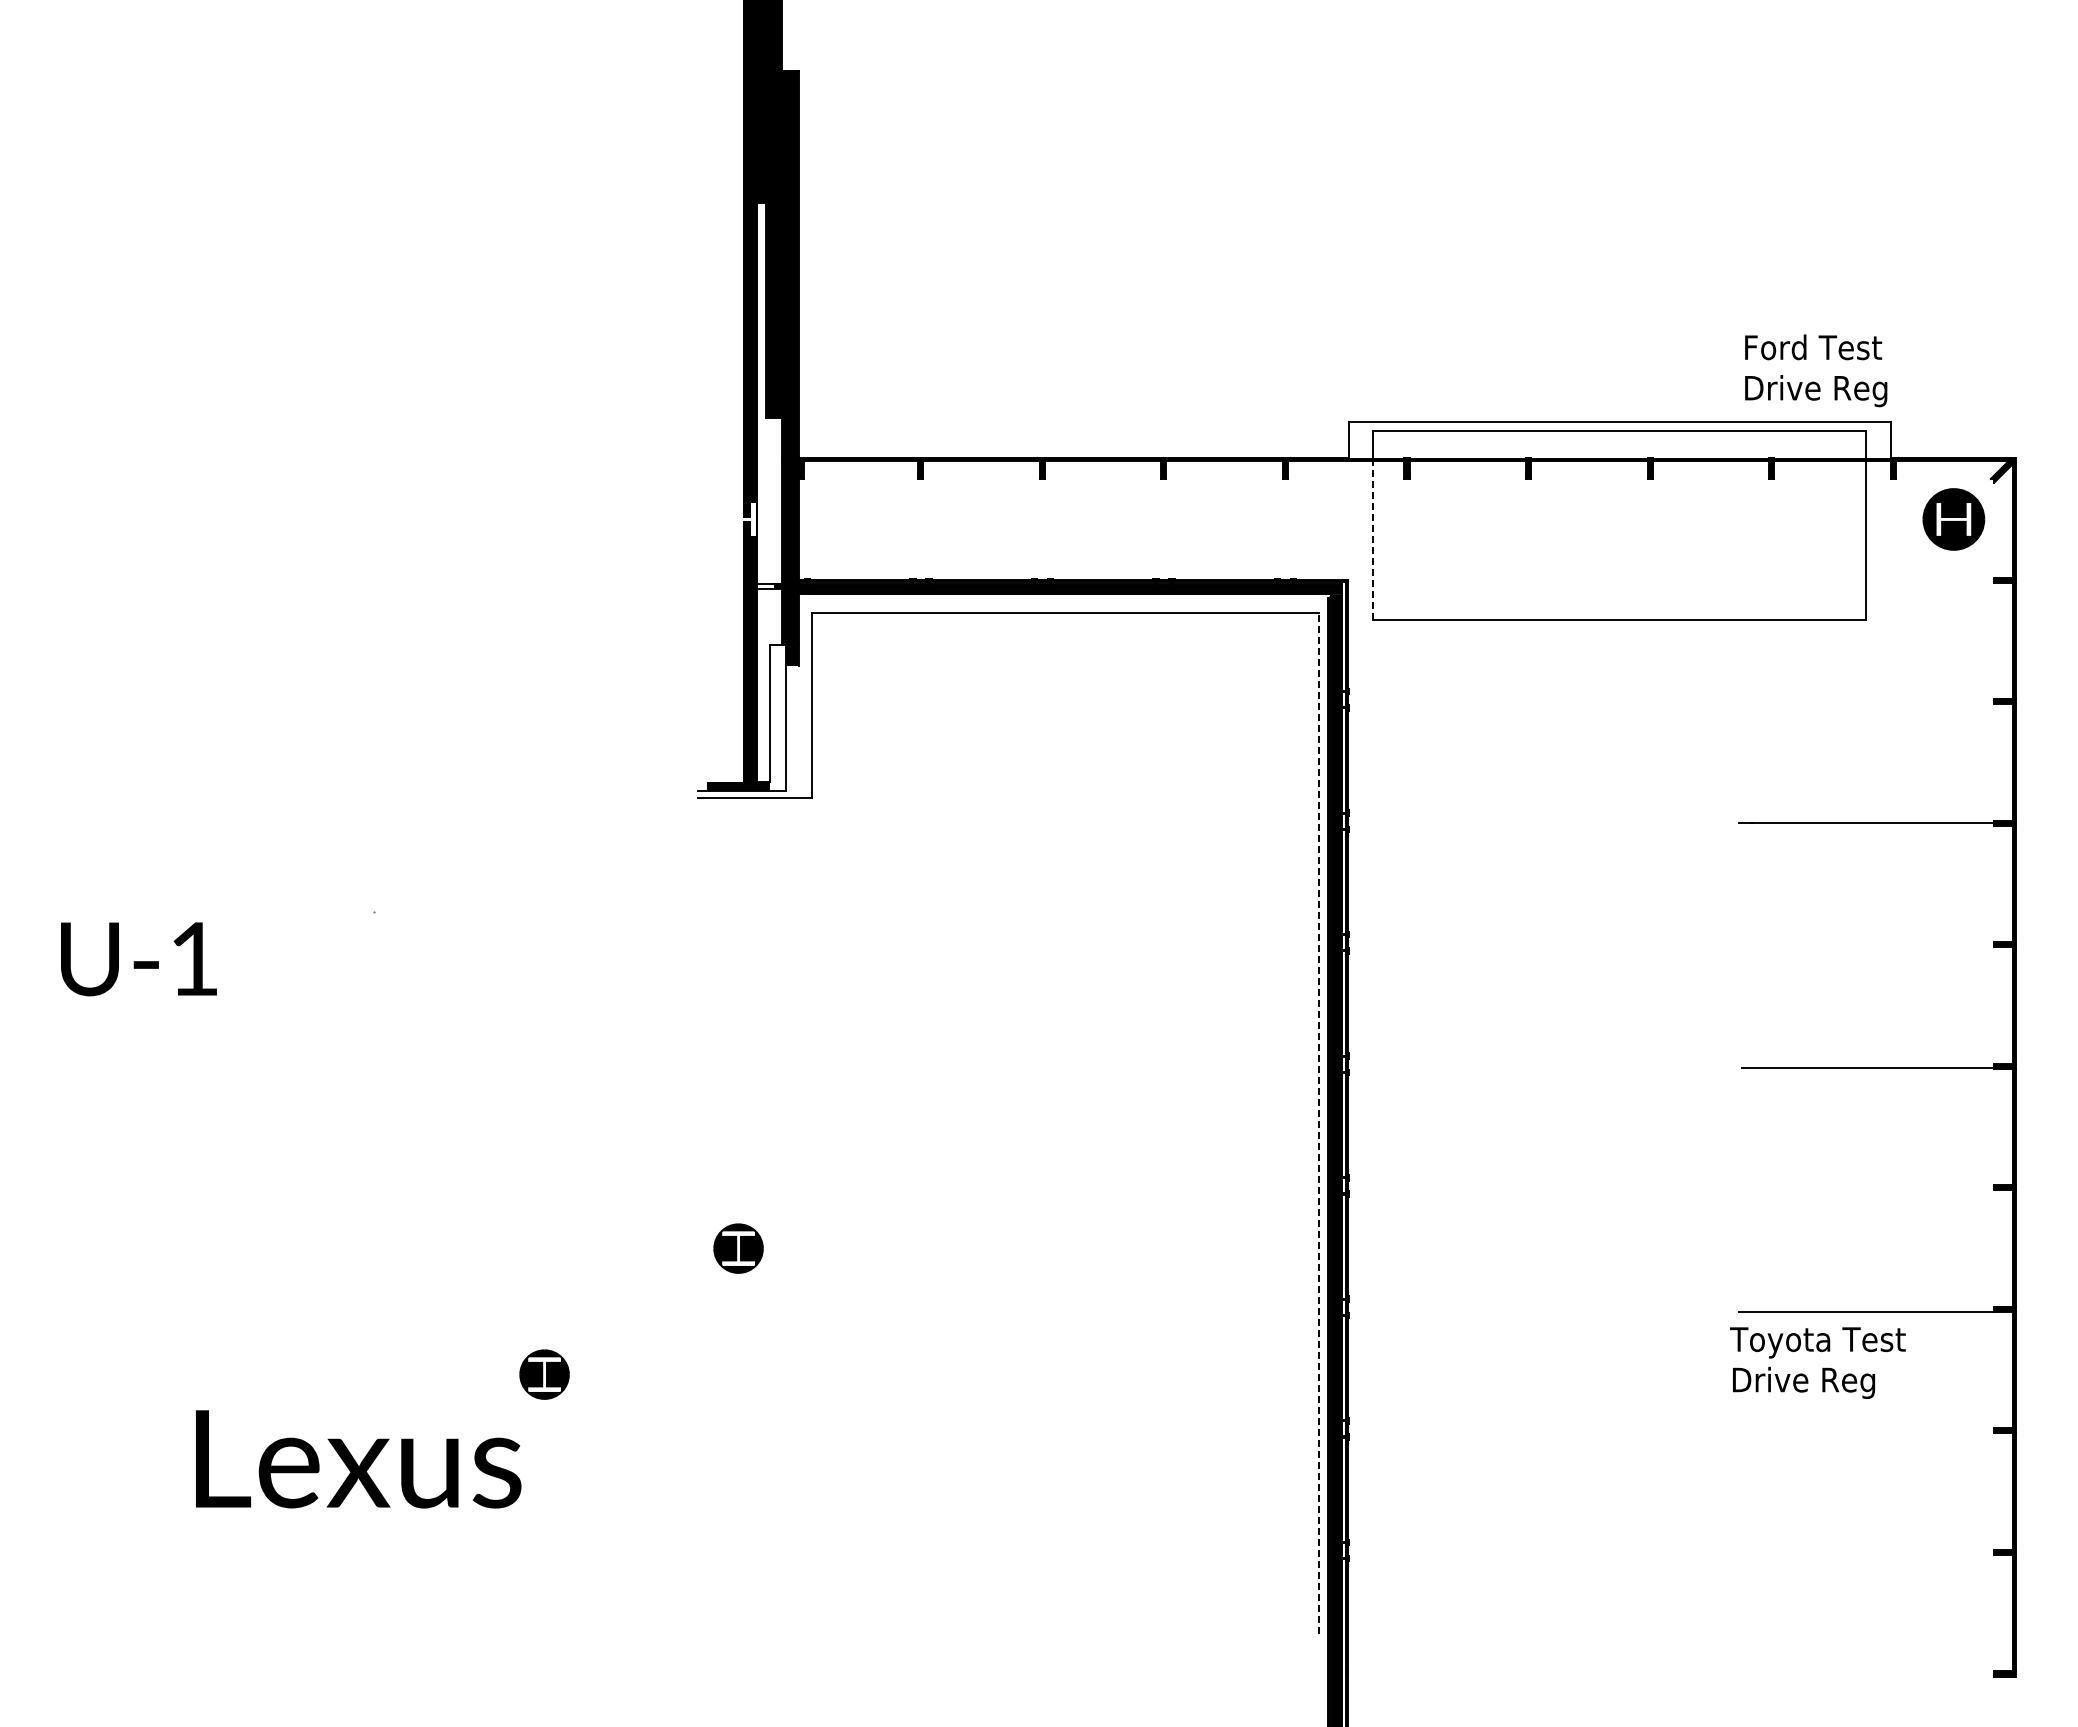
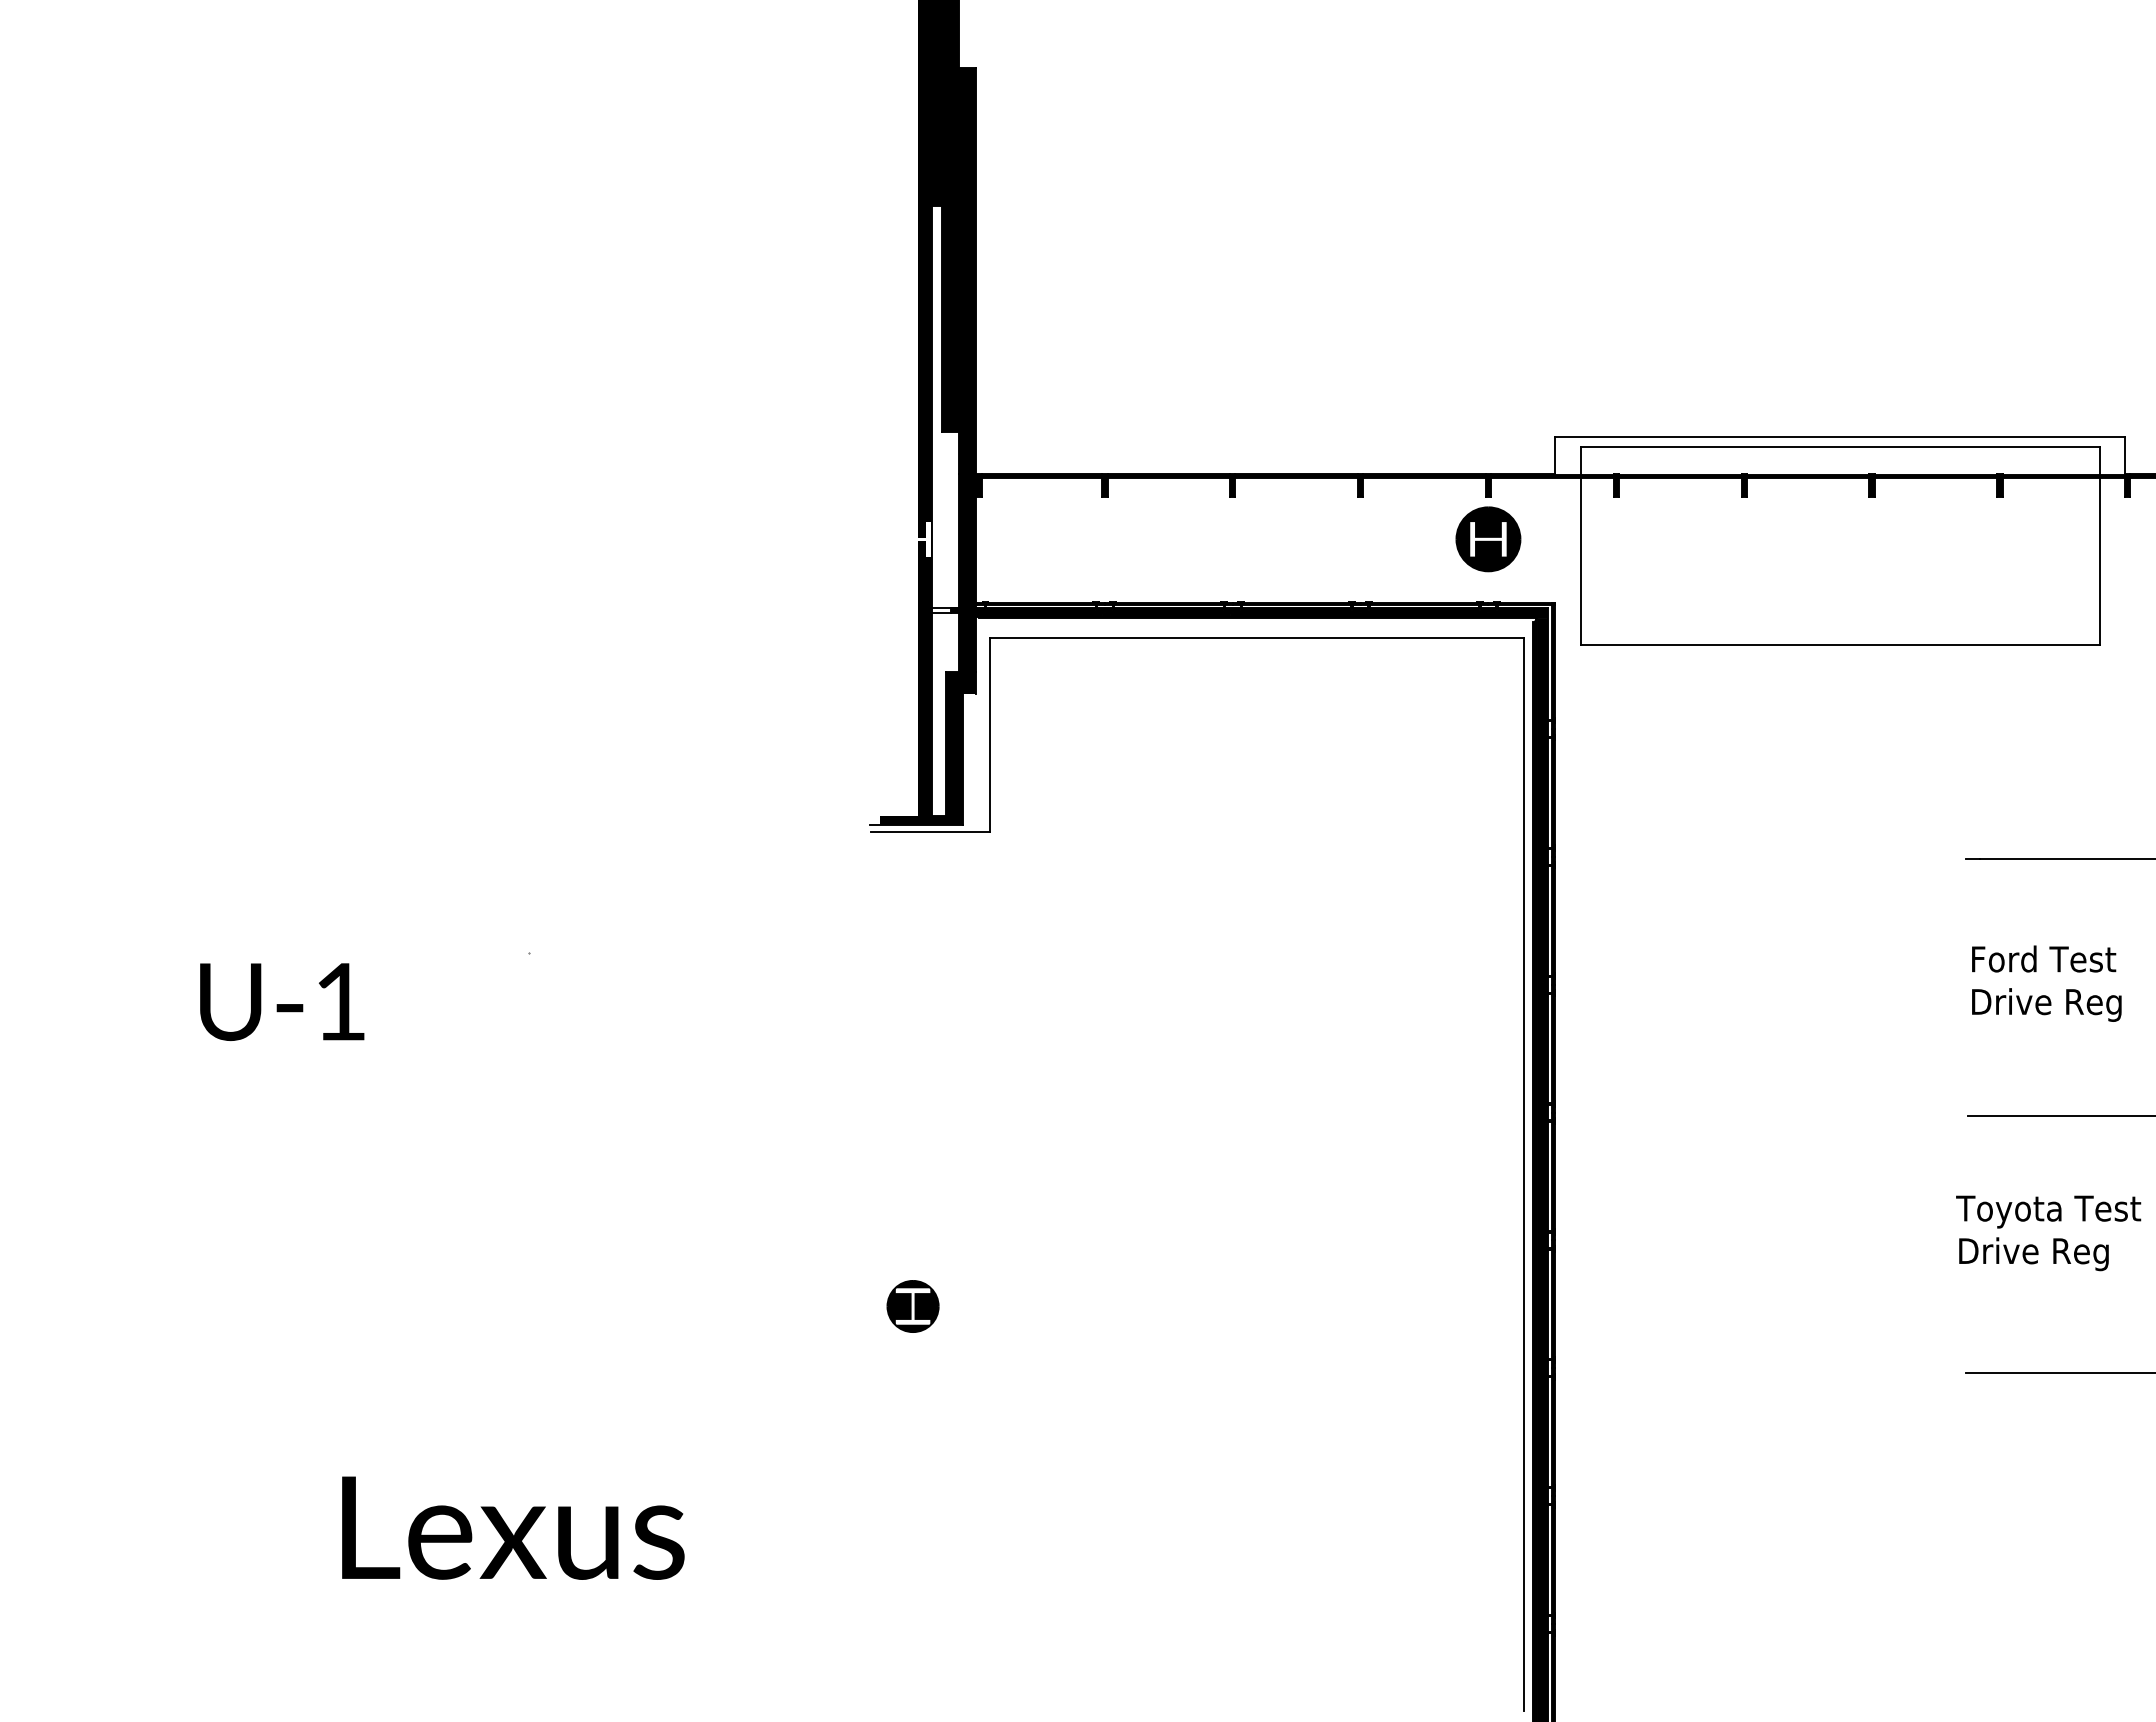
text: (1816, 370) -> (2047, 983), moved
part: (1285, 519) -> (1488, 539), added
line: (1373, 540) -> (1581, 561), dashed -> solid
fill: (778, 717) -> (955, 747), added
line: (1319, 1122) -> (1524, 1173), dashed -> solid
text: (1817, 1362) -> (2048, 1232), moved
part: (544, 1374) -> (708, 1438), removed

